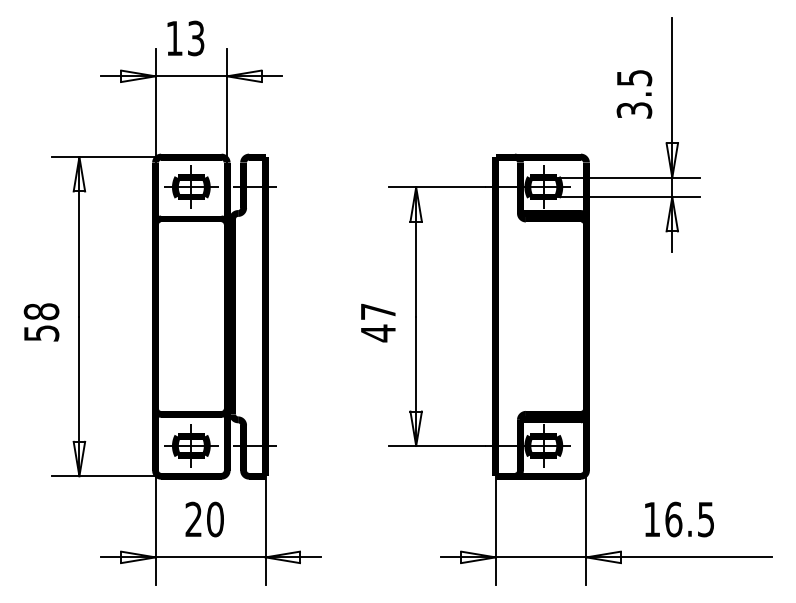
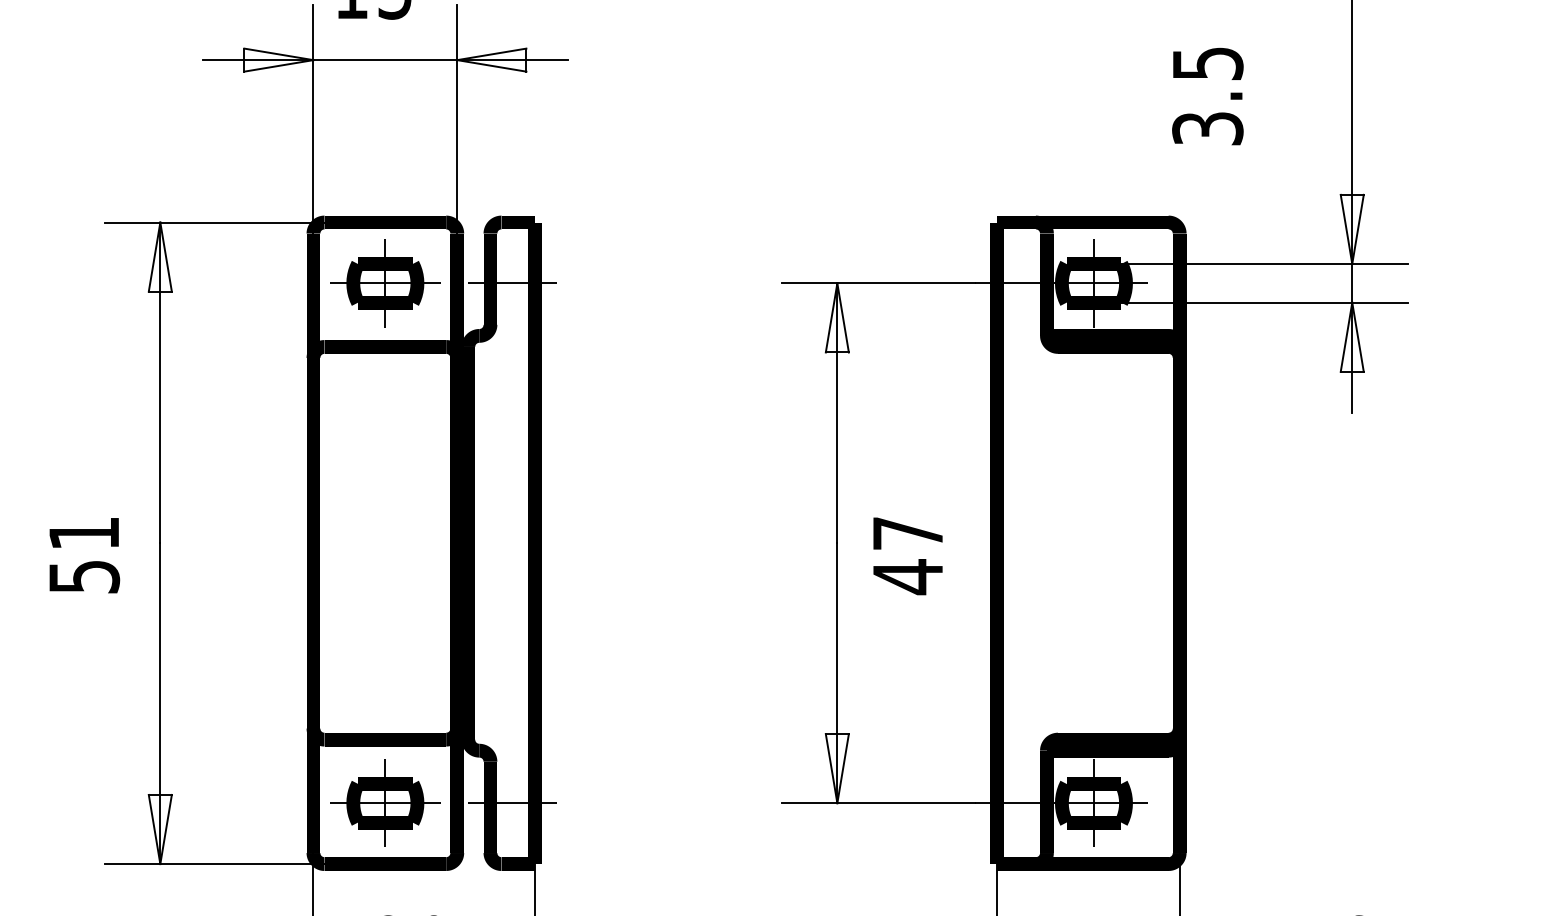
text: (634, 94) -> (1207, 96), moved
text: (41, 311) -> (84, 532), 58 -> 51
text: (378, 322) -> (908, 555), moved

